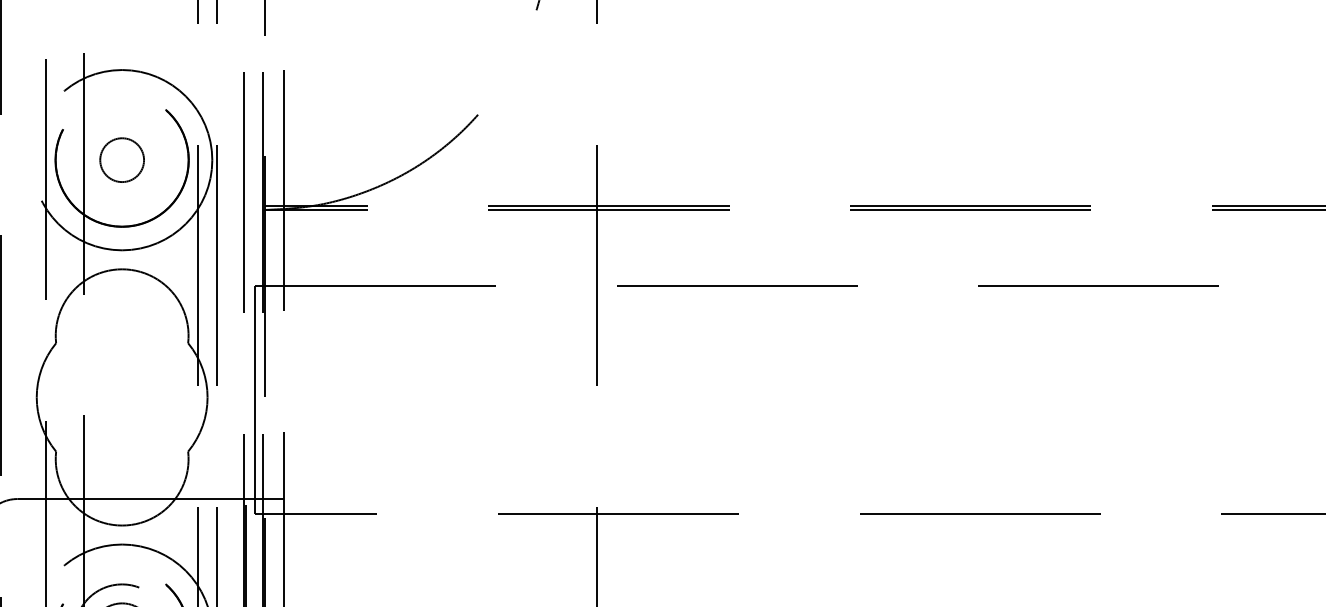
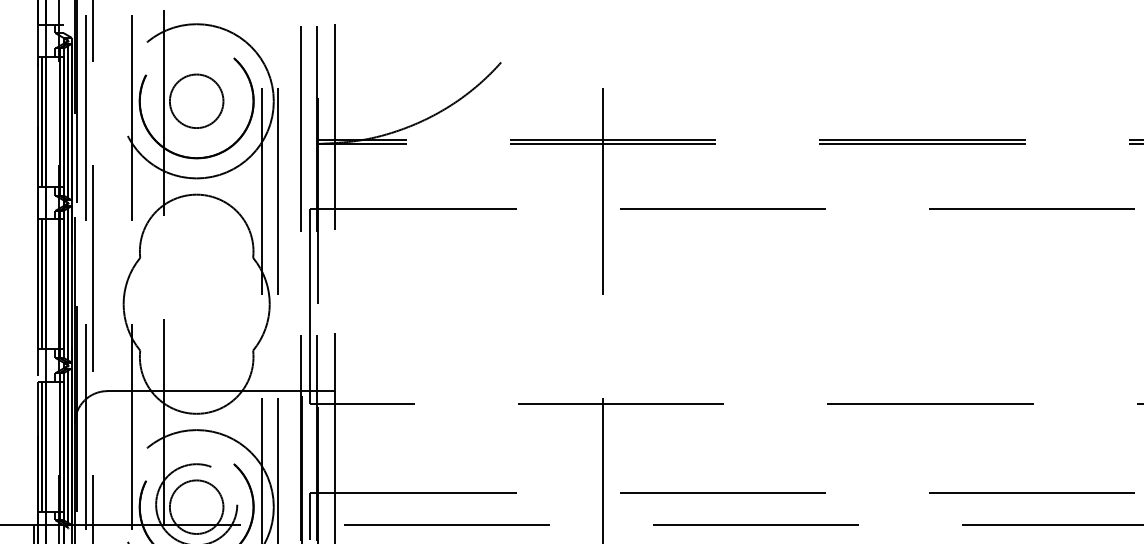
circle: (121, 160) -> (196, 101), size x1.43

